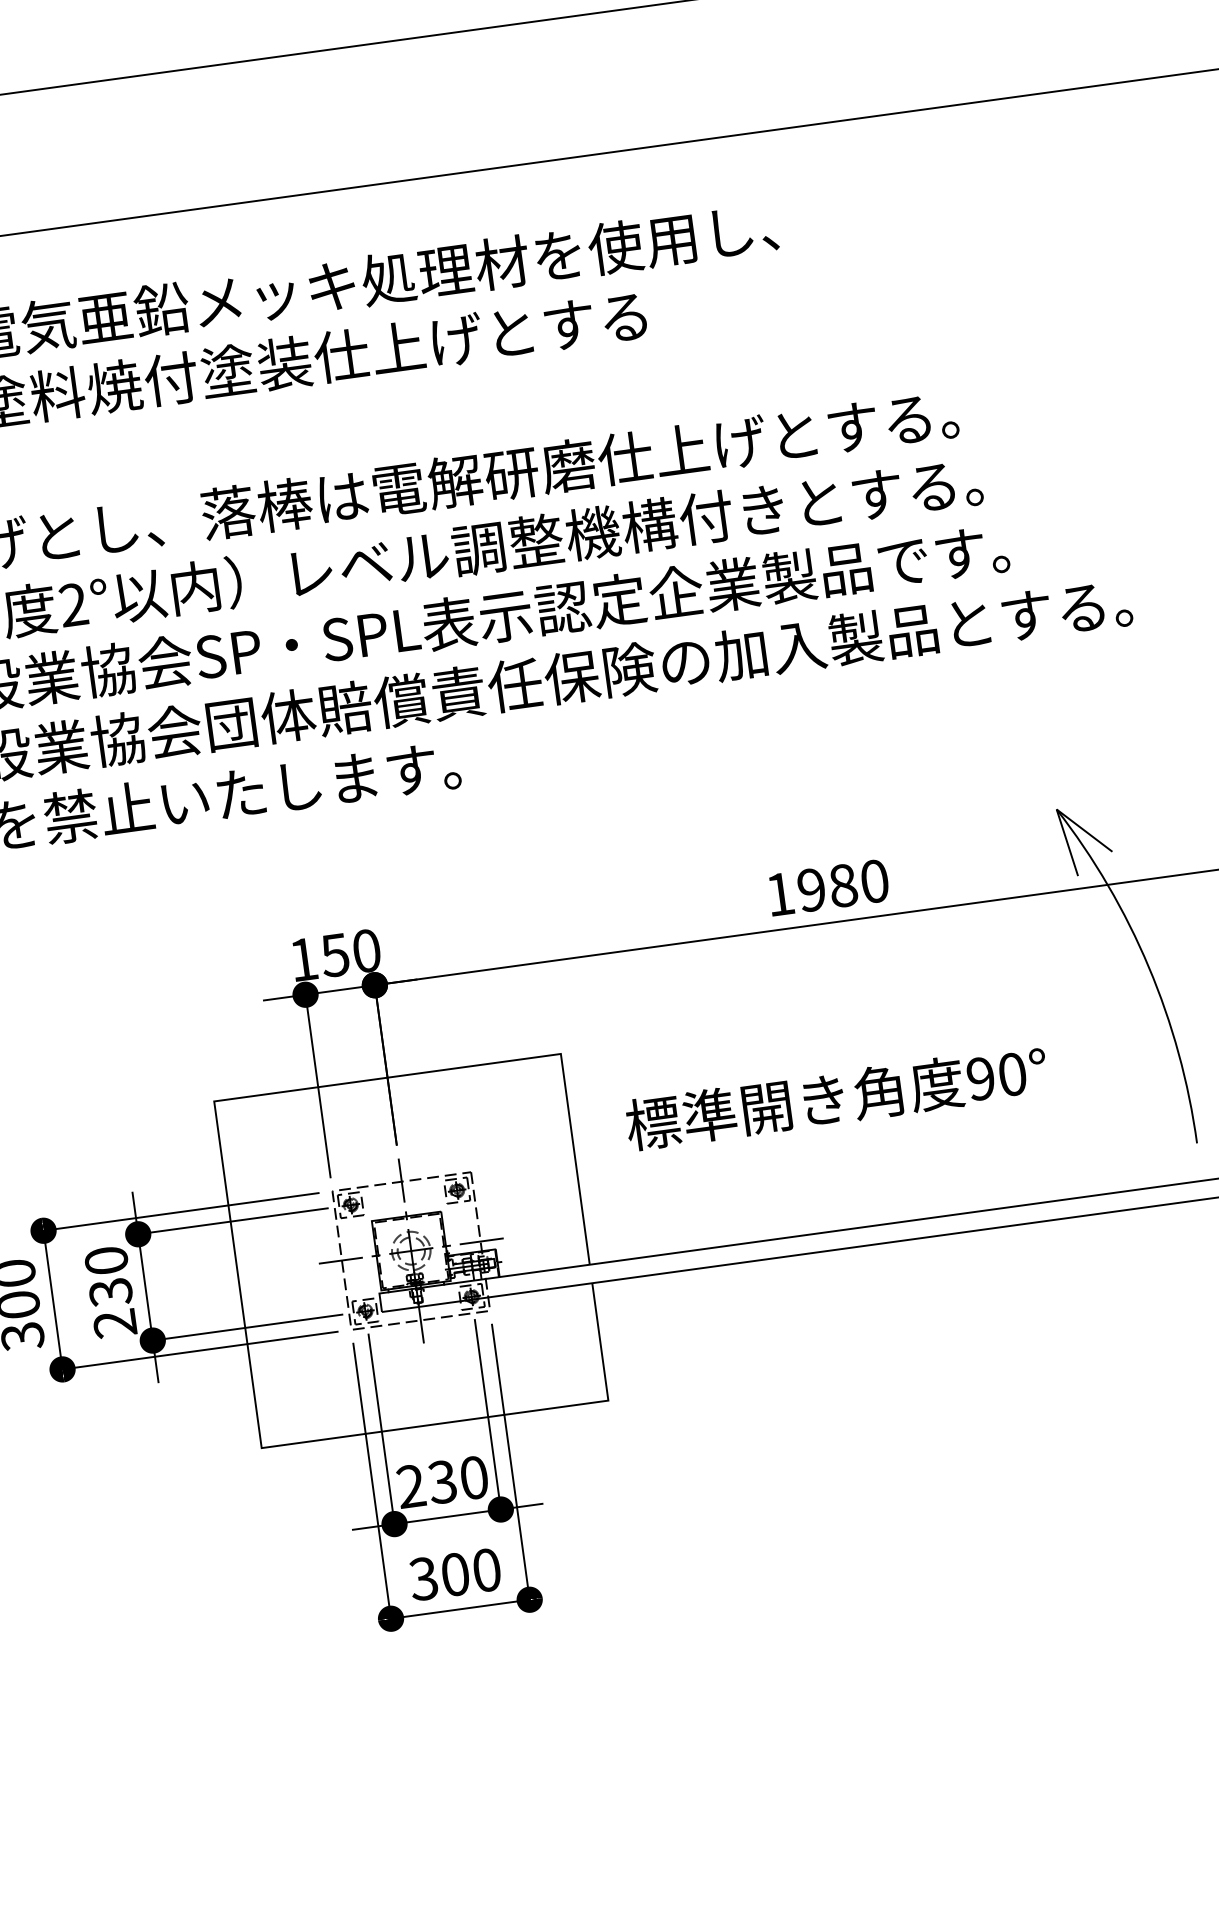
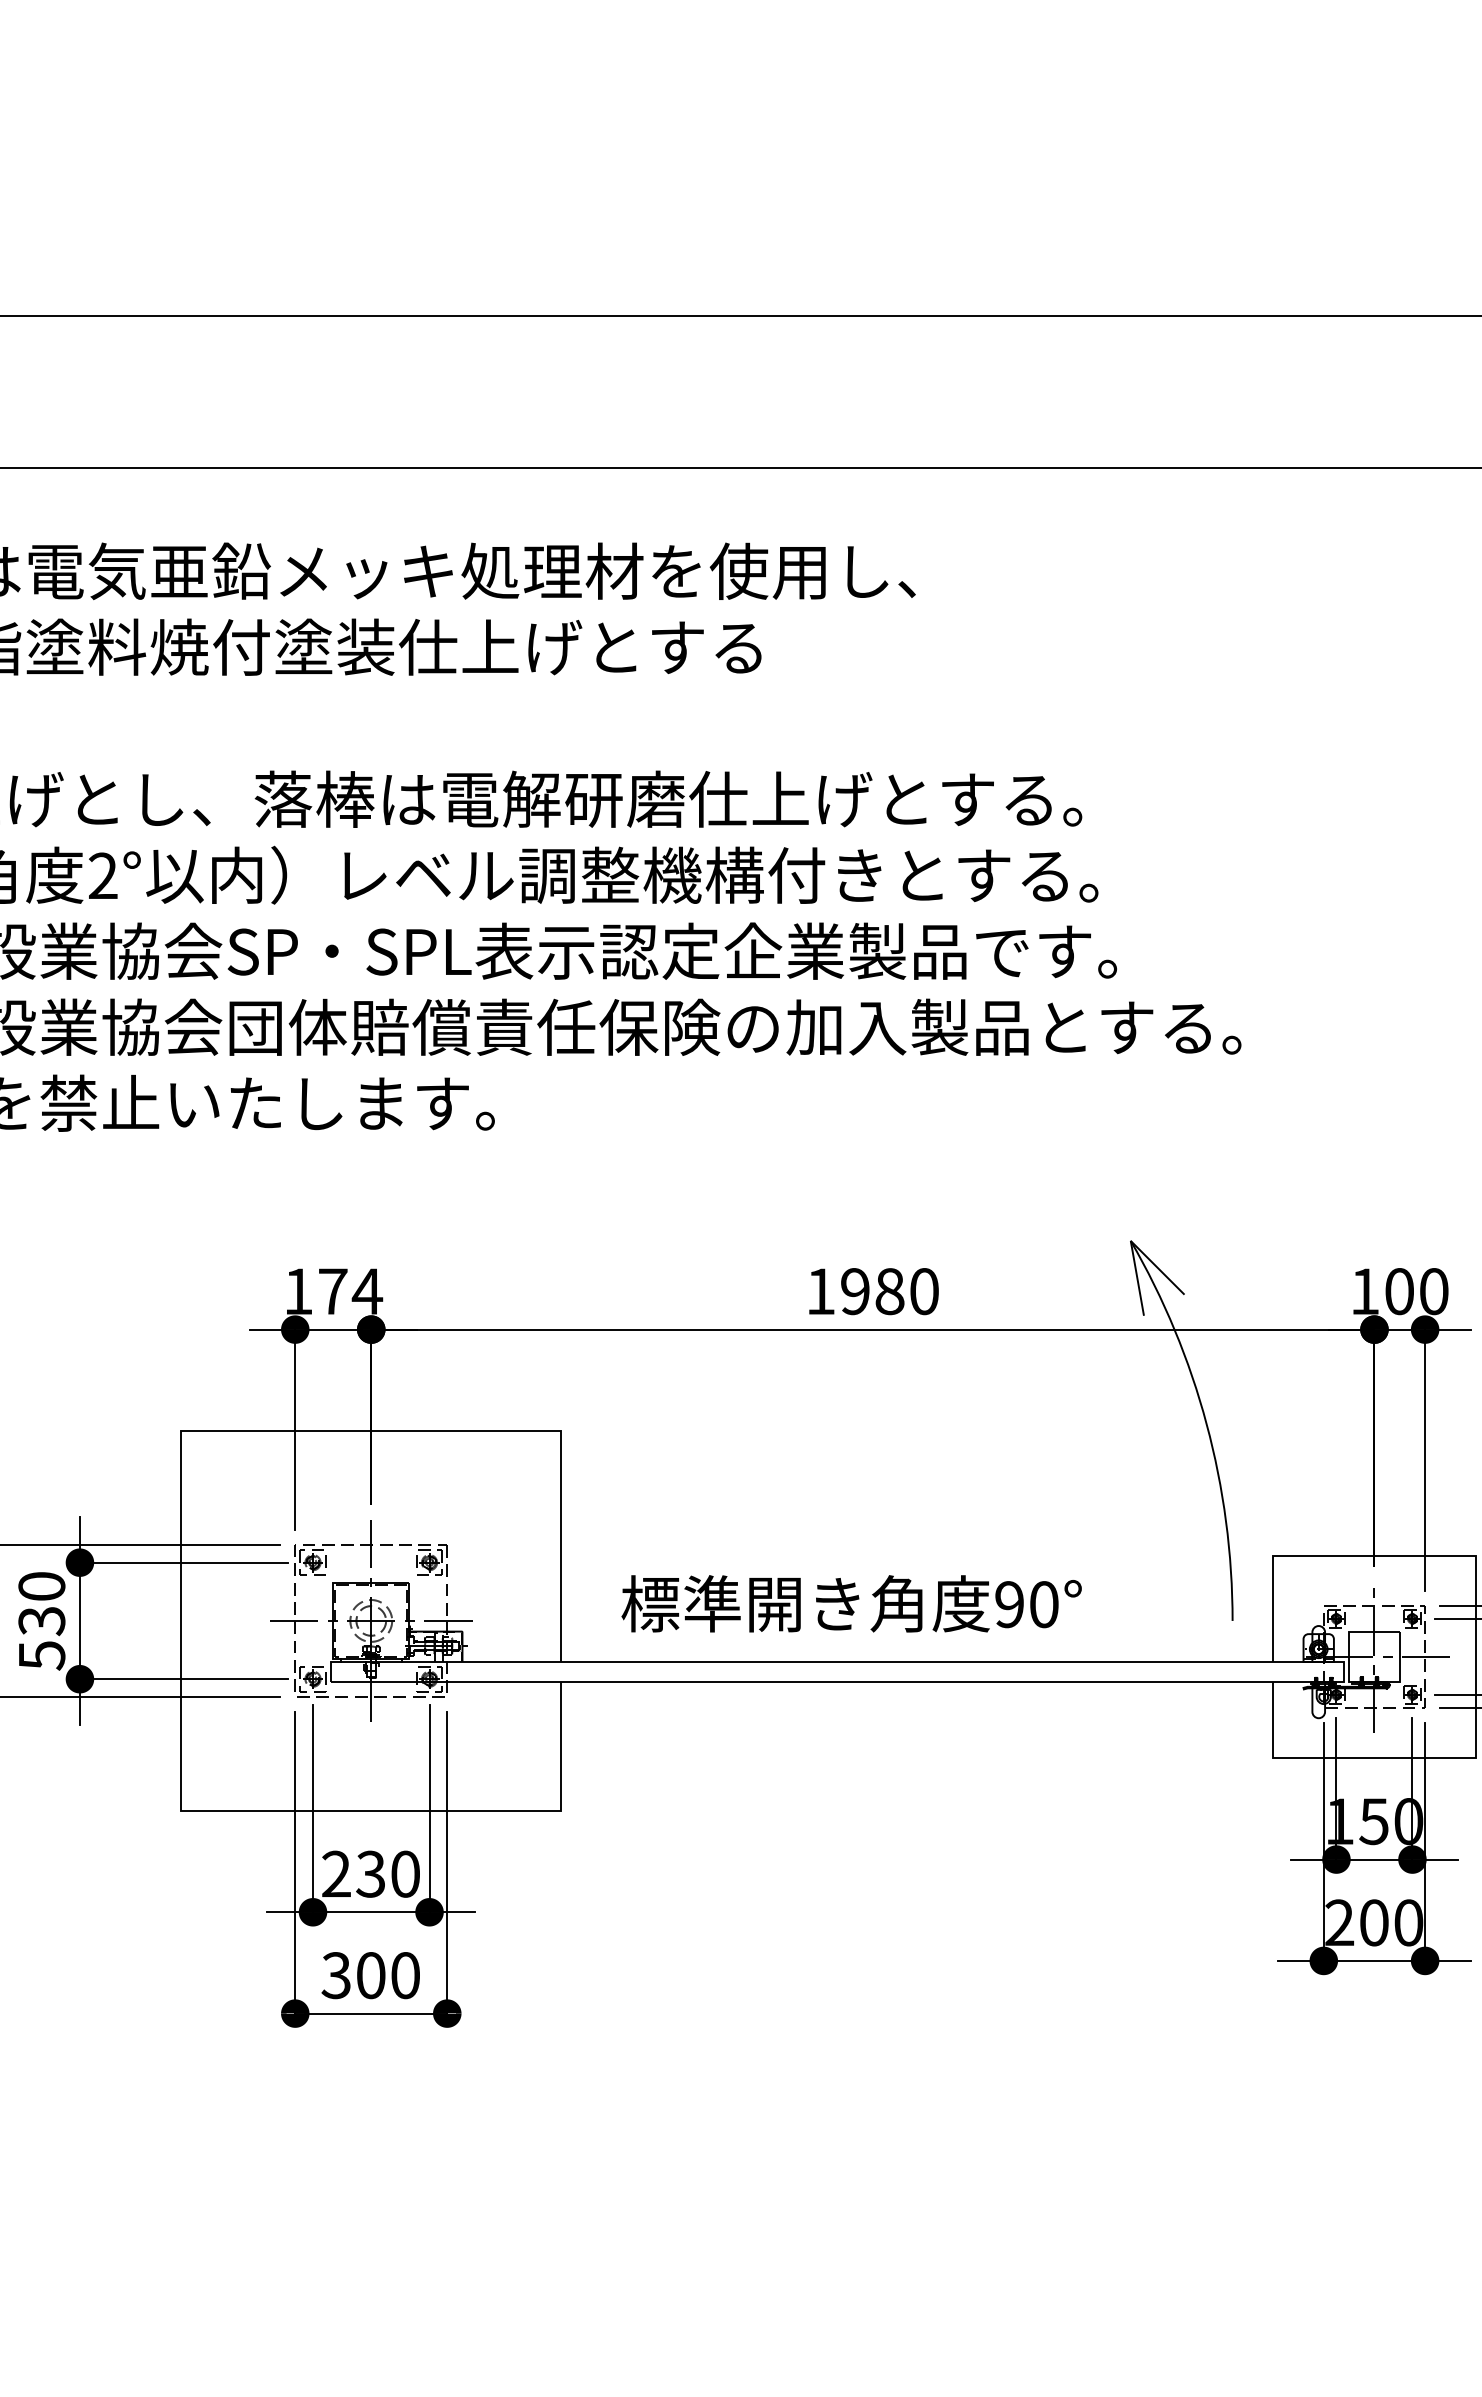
text: (351, 953) -> (350, 1291), 150 -> 174
text: (836, 1097) -> (851, 1603), moved
text: (114, 1323) -> (41, 1655), 230 -> 530

